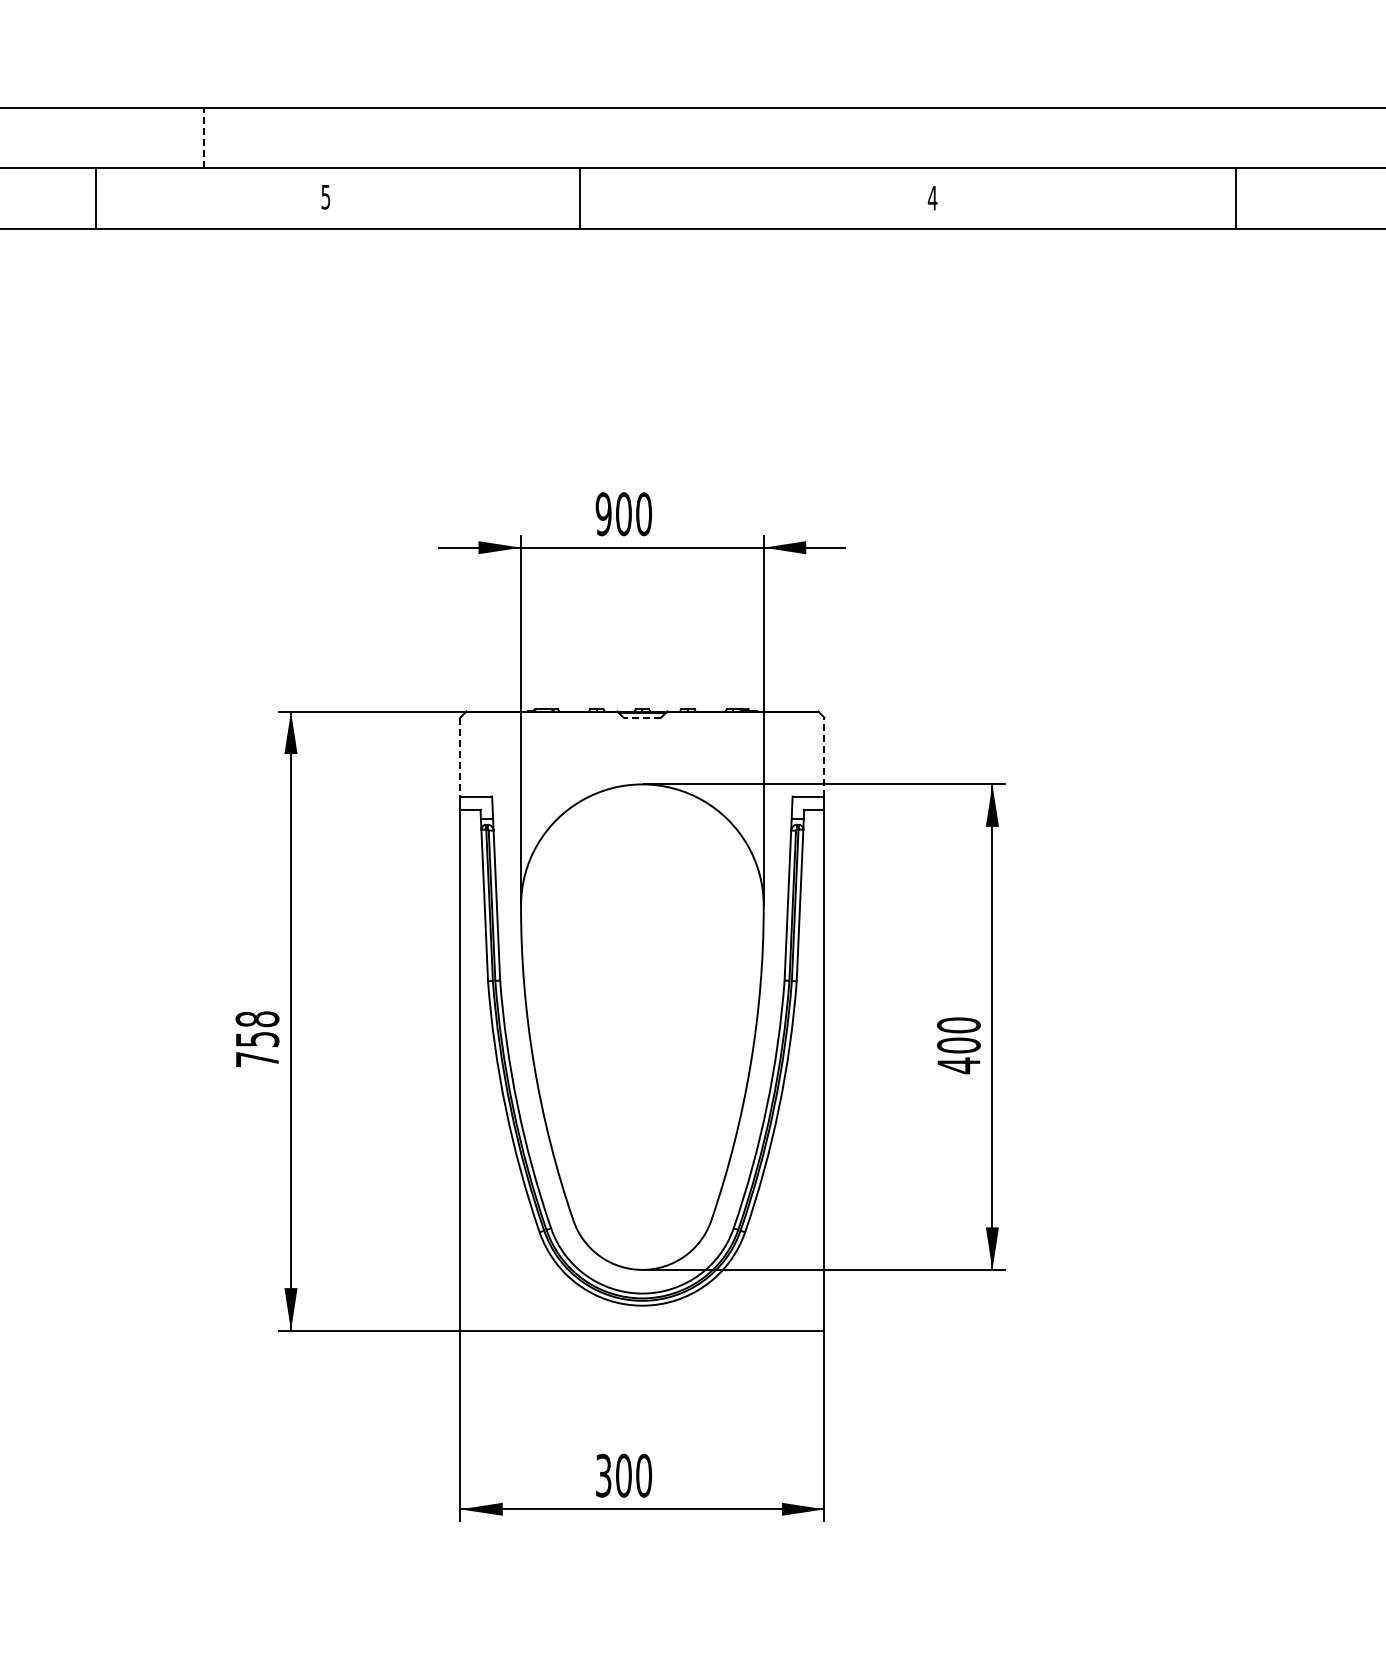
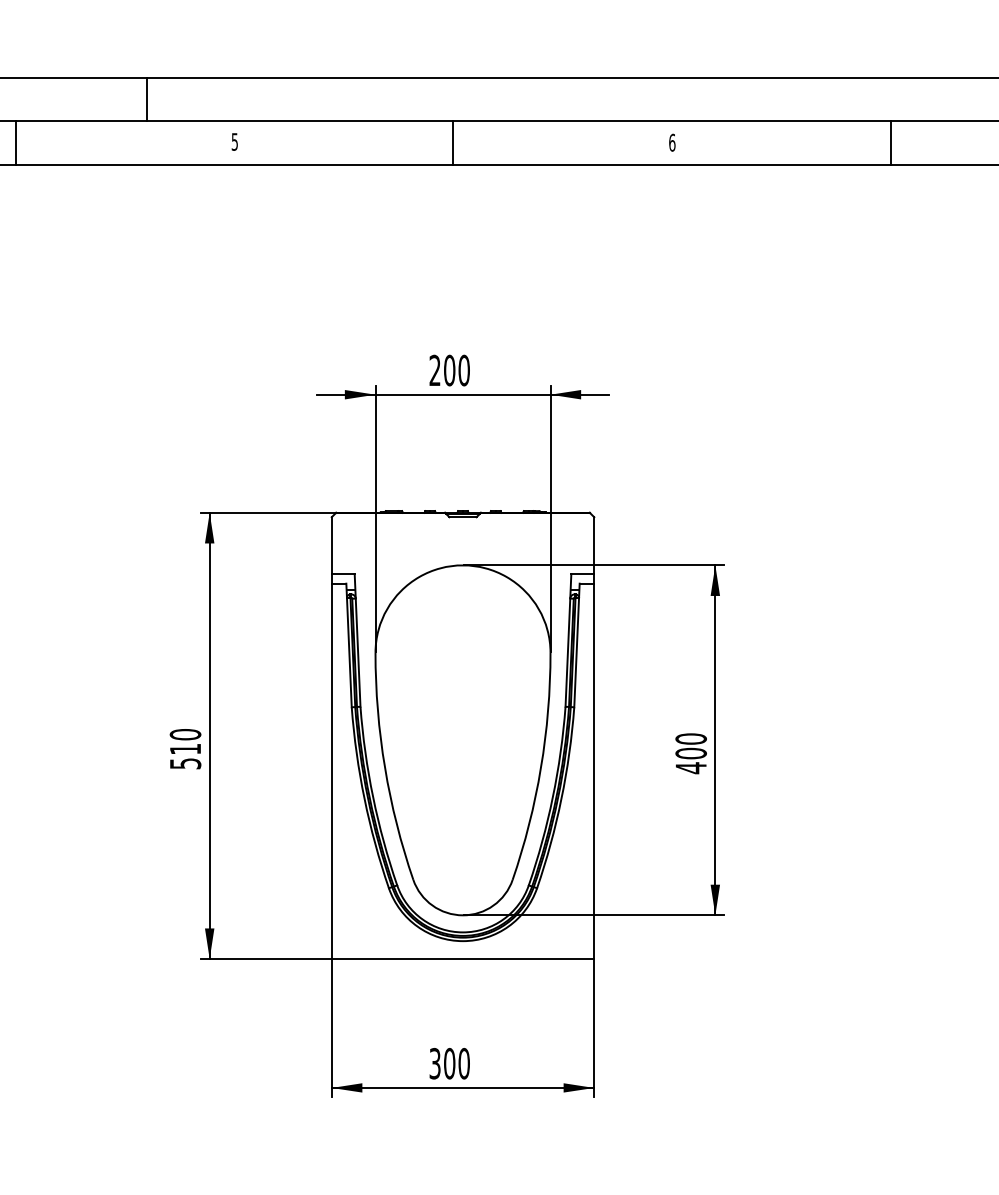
line: (204, 137) -> (147, 98), dashed -> solid
text: (932, 197) -> (672, 142), 4 -> 6
line: (96, 198) -> (16, 142), moved
line: (579, 198) -> (453, 142), moved
text: (603, 514) -> (434, 370), 900 -> 200
line: (642, 717) -> (463, 517), dashed -> solid
line: (824, 756) -> (594, 545), dashed -> solid
line: (460, 757) -> (331, 545), dashed -> solid
text: (257, 1039) -> (185, 749), 758 -> 510

